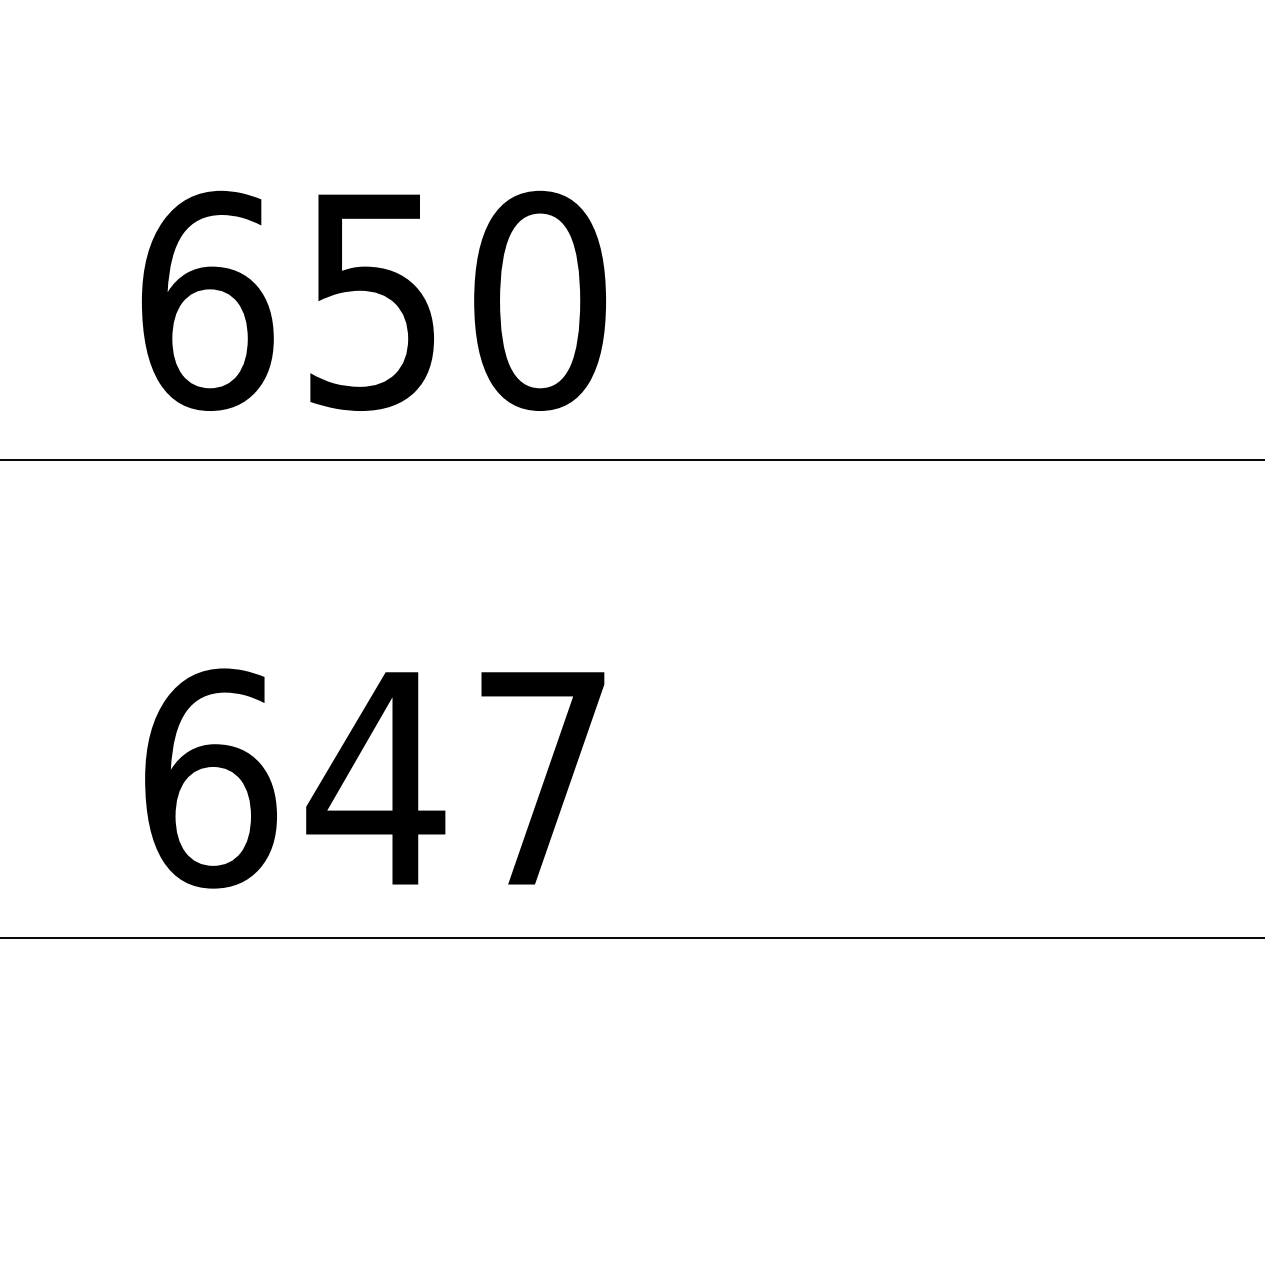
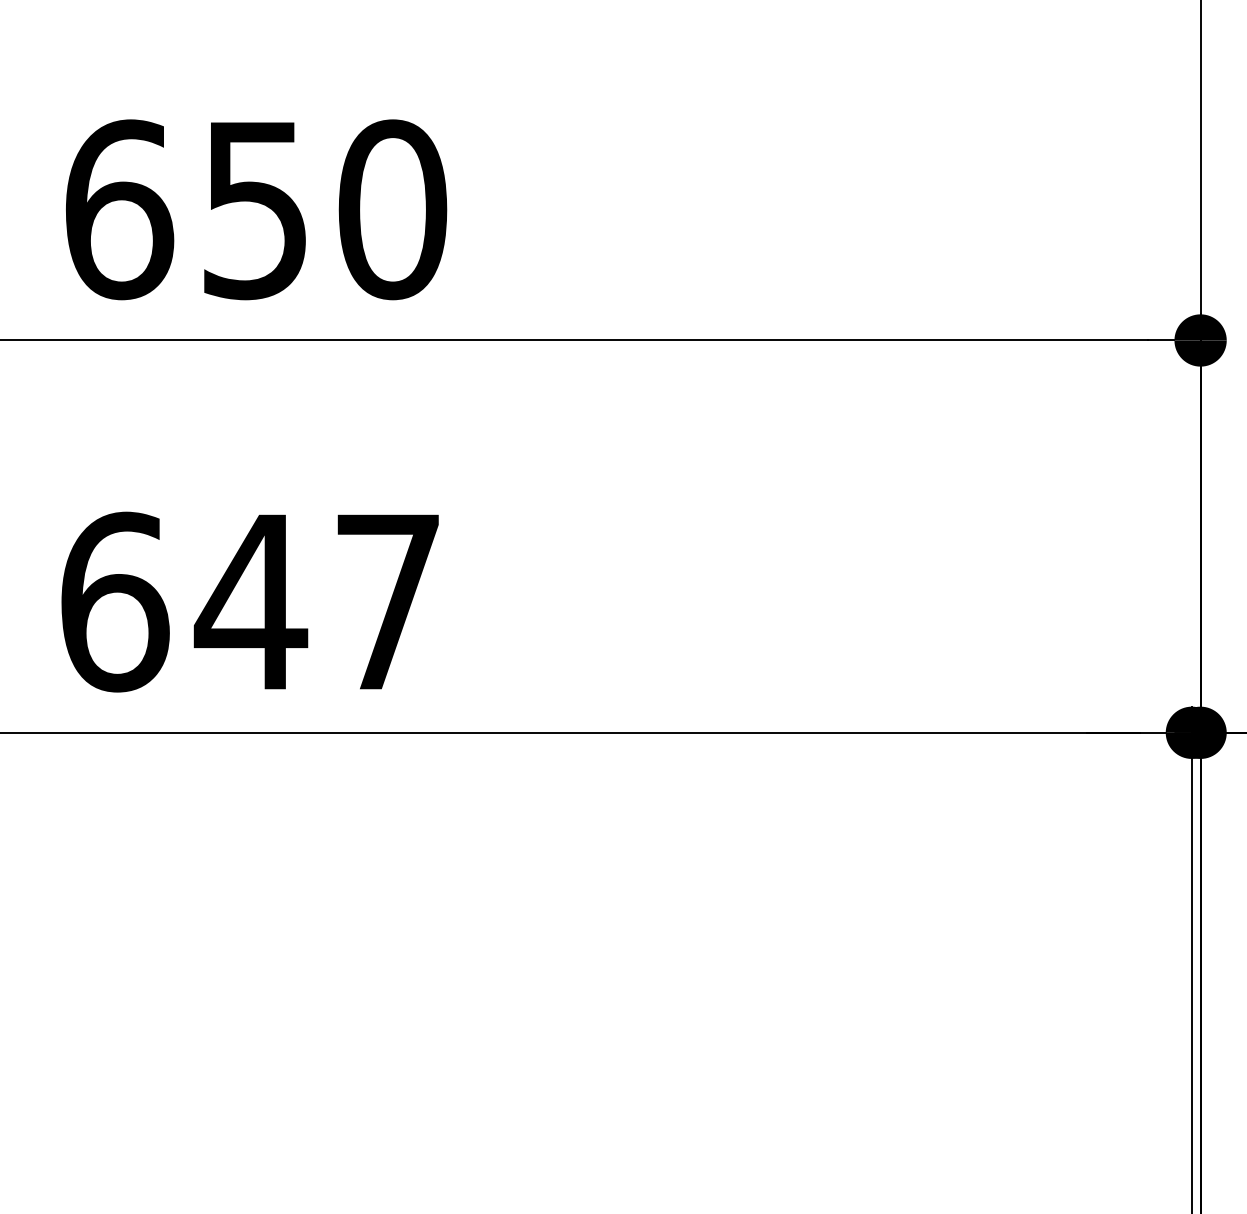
text: (373, 300) -> (256, 209), moved
text: (373, 777) -> (249, 601), moved

